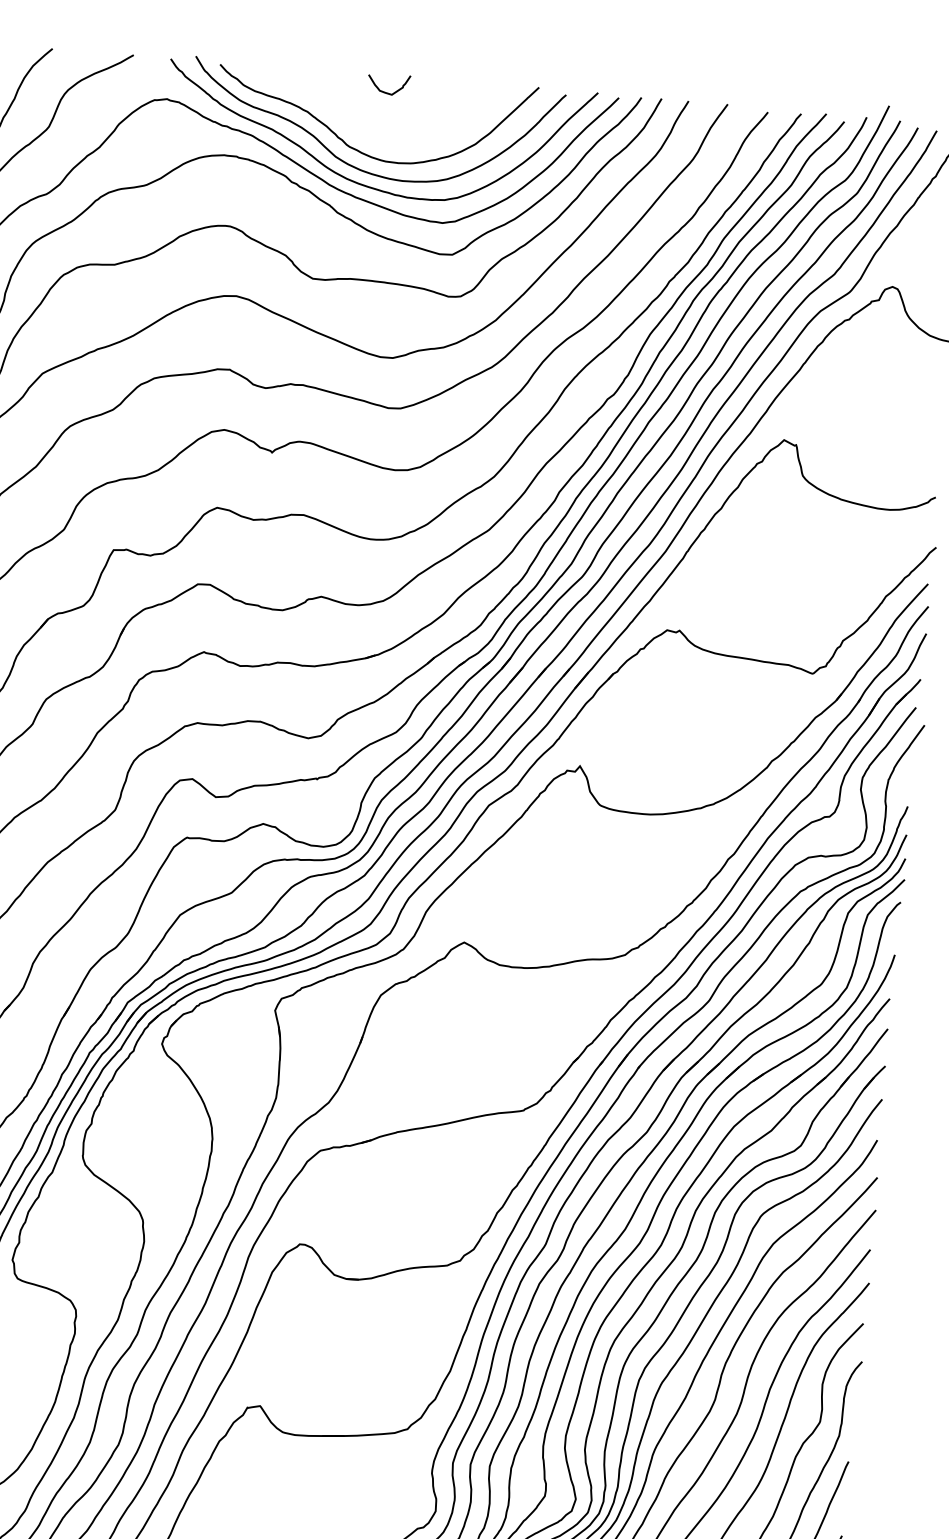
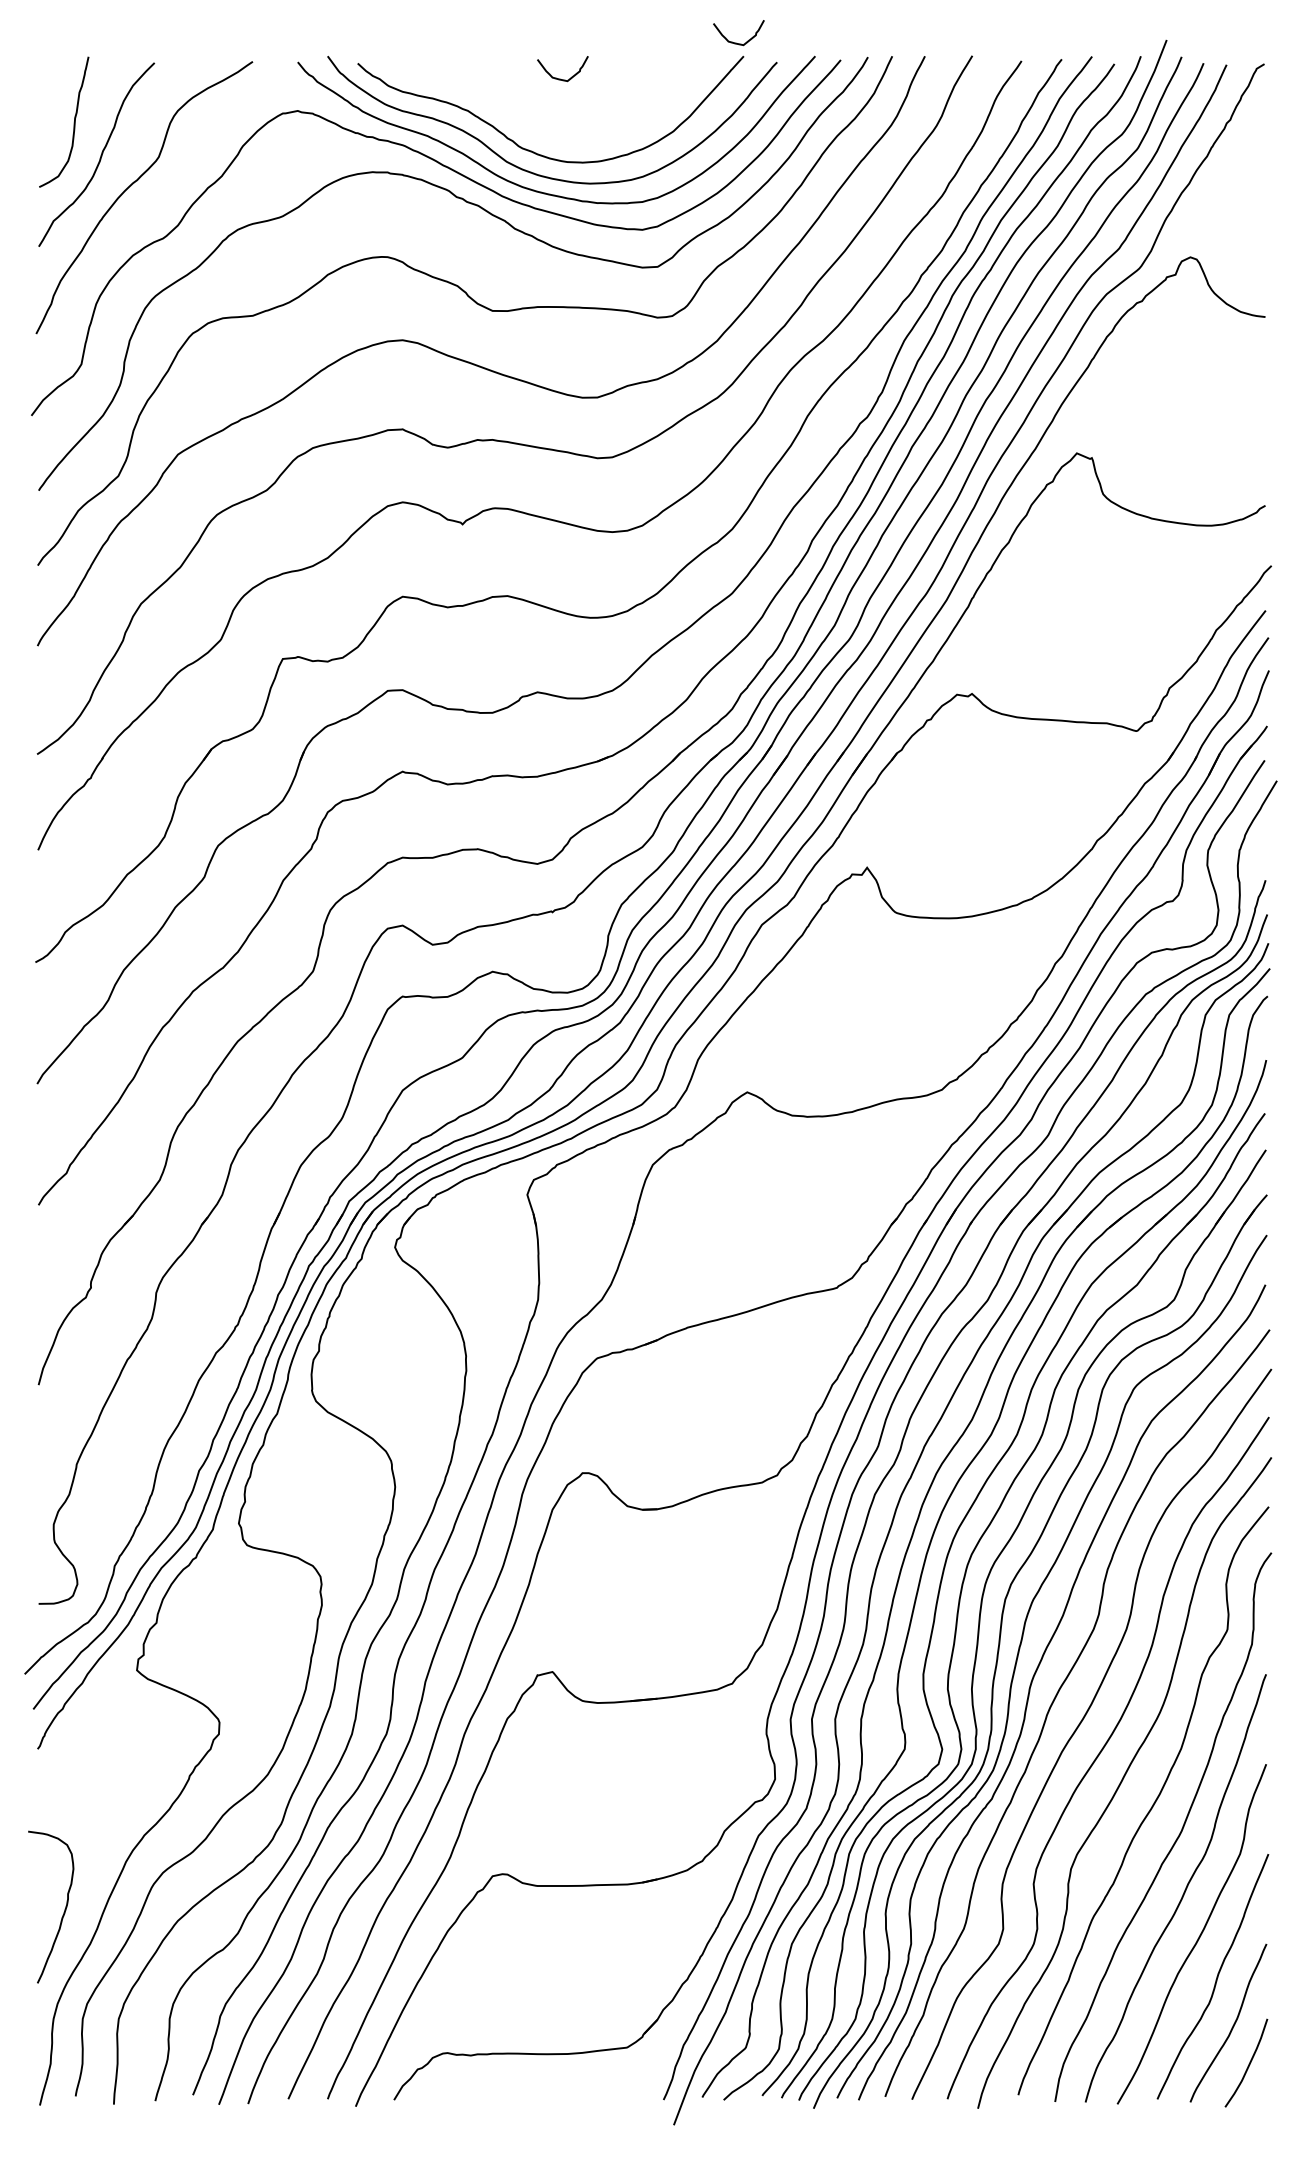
curve: (534, 75) -> (736, 42), added

